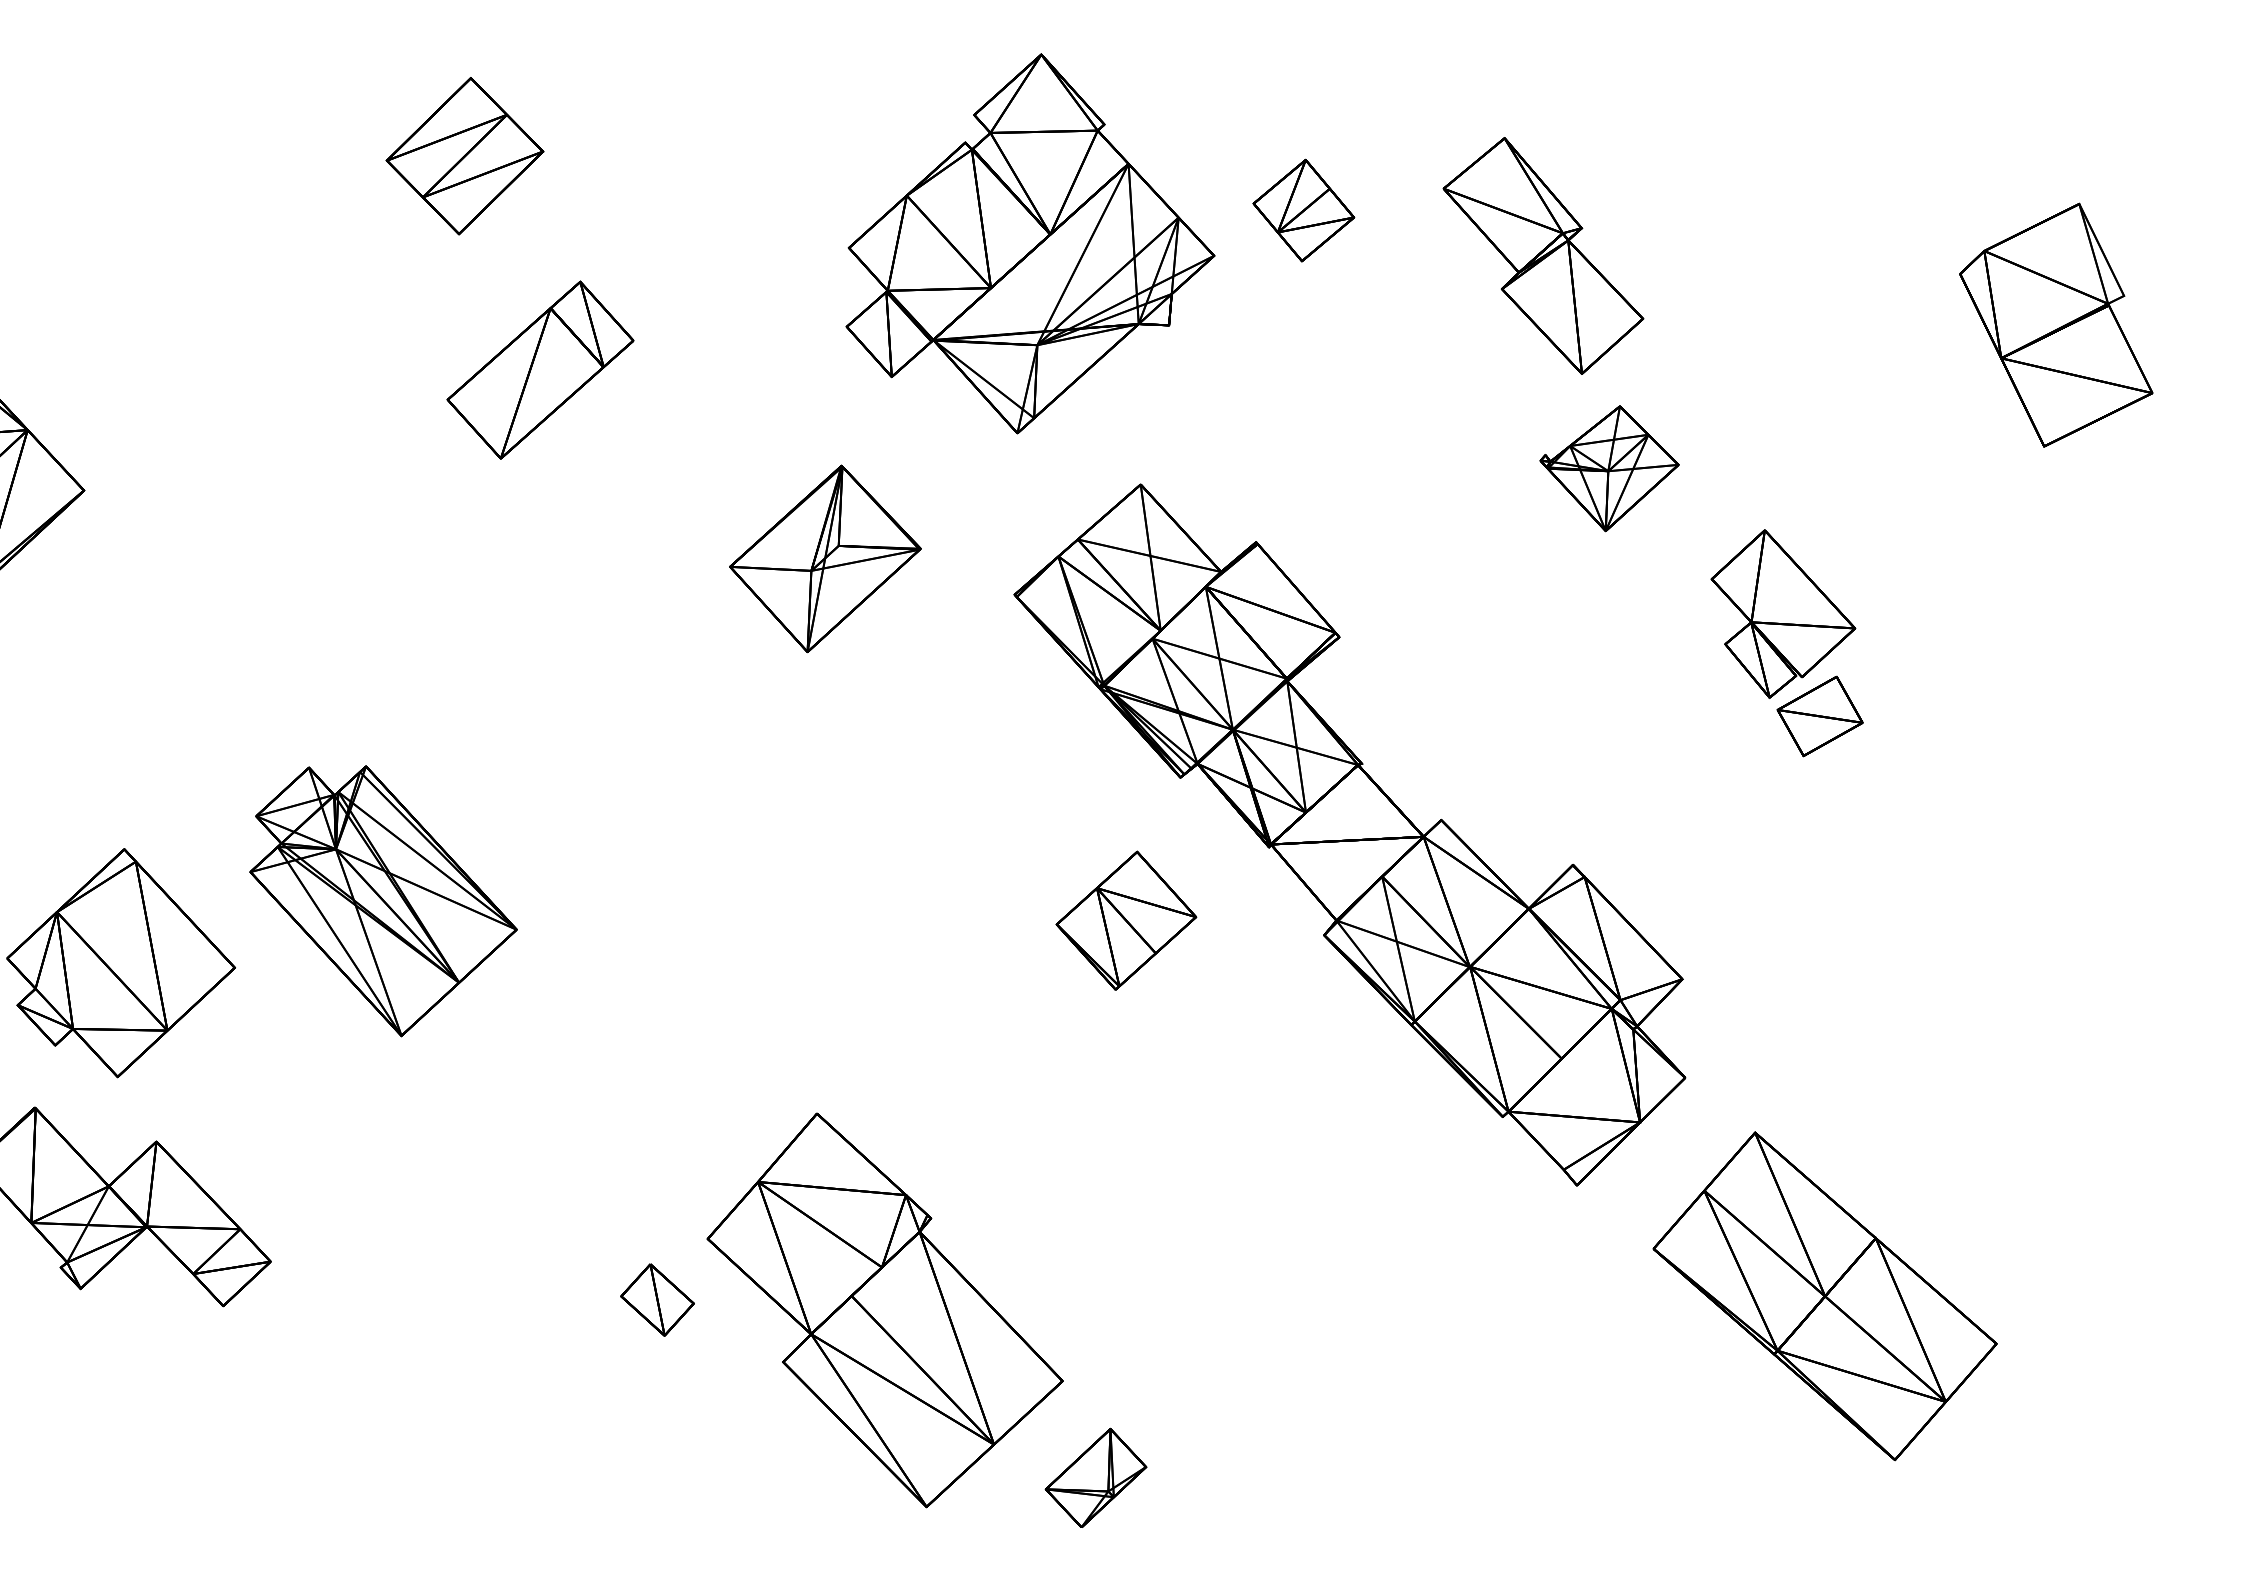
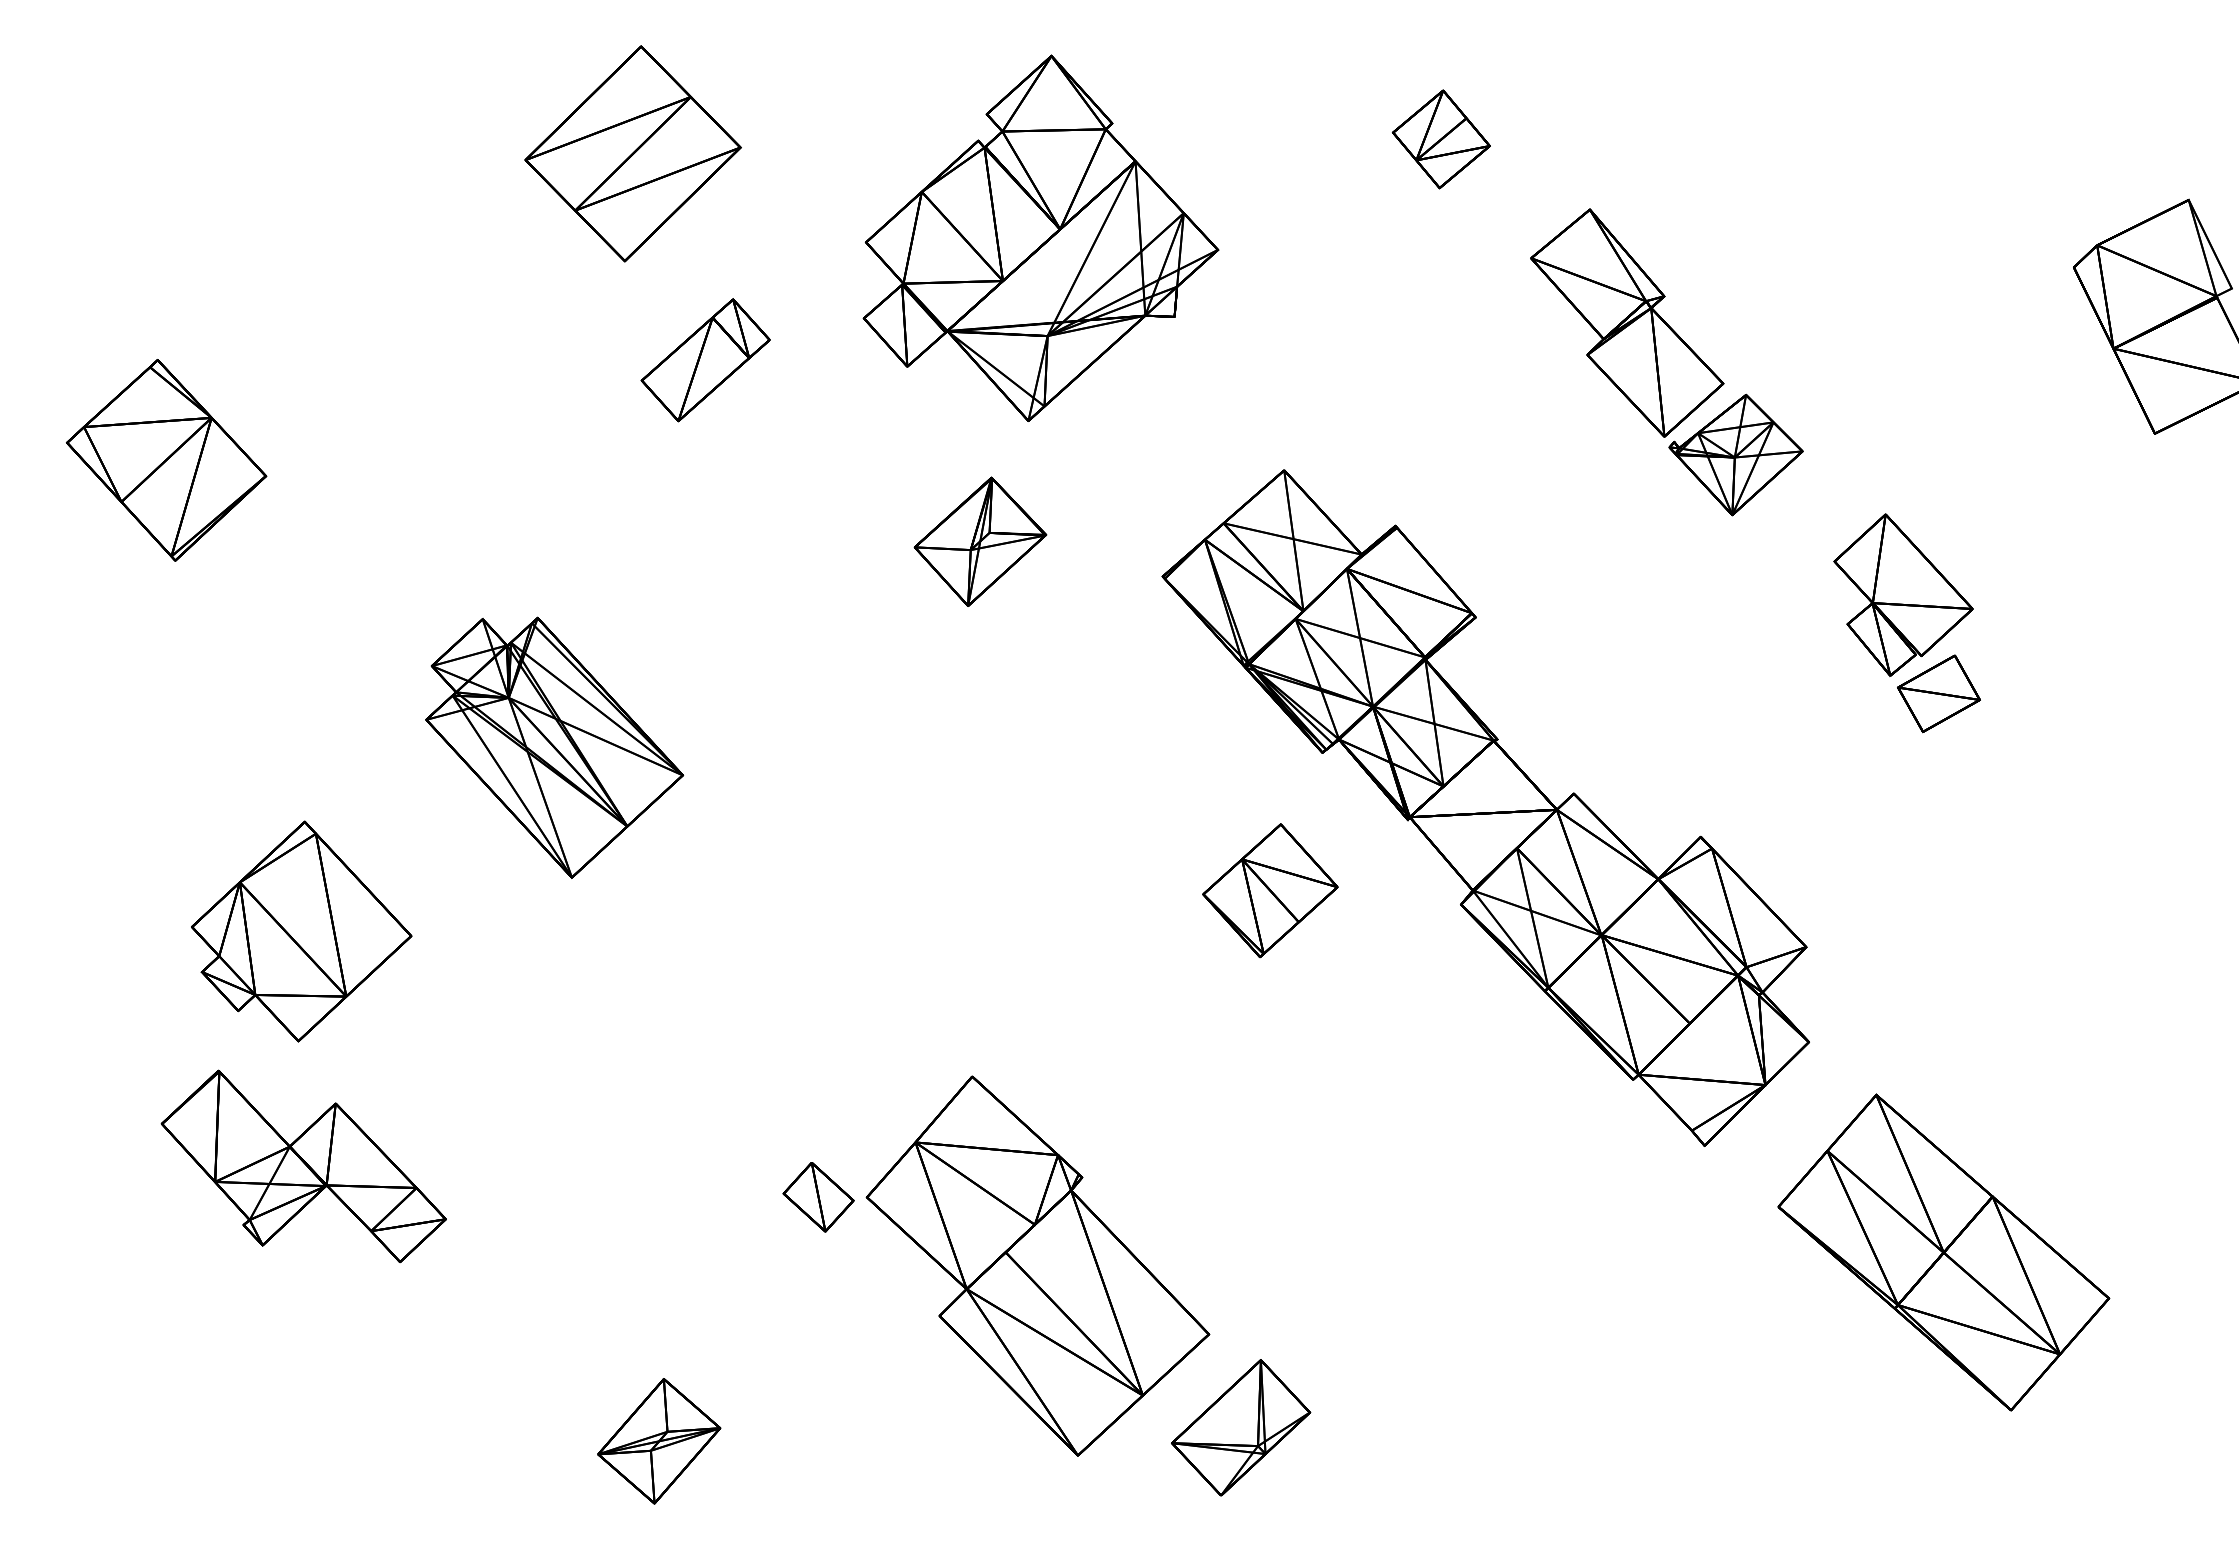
part: (464, 155) -> (632, 153), size x1.43
part: (1302, 210) -> (1440, 139), moved
part: (1029, 242) -> (1040, 237), moved
part: (1543, 255) -> (1627, 322), moved
part: (540, 370) -> (705, 360), size x0.71
part: (825, 558) -> (980, 541), size x0.71
part: (383, 900) -> (554, 747), moved
part: (657, 1300) -> (818, 1197), moved
part: (1096, 1477) -> (1241, 1427), size x1.43
part: (492, 1492) -> (659, 1441), added

